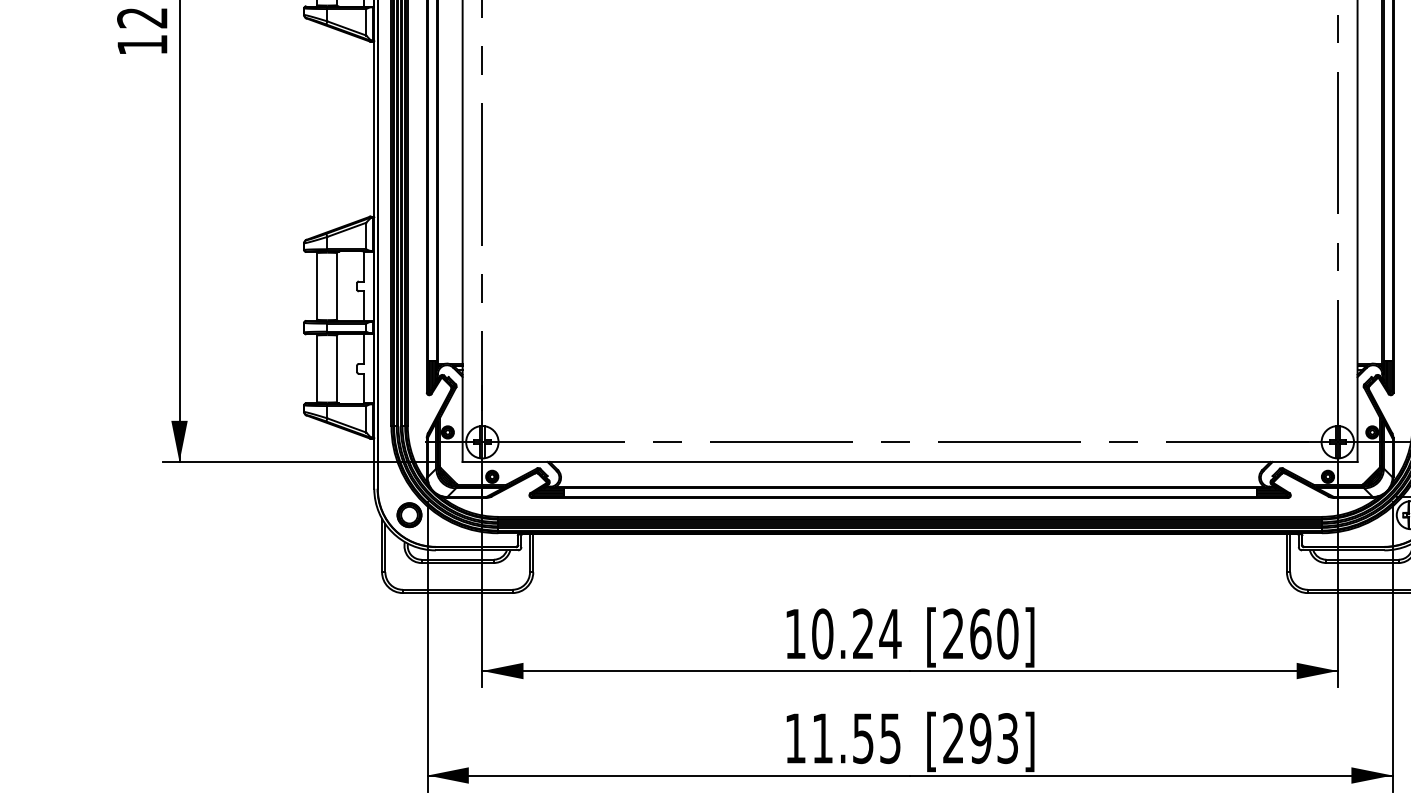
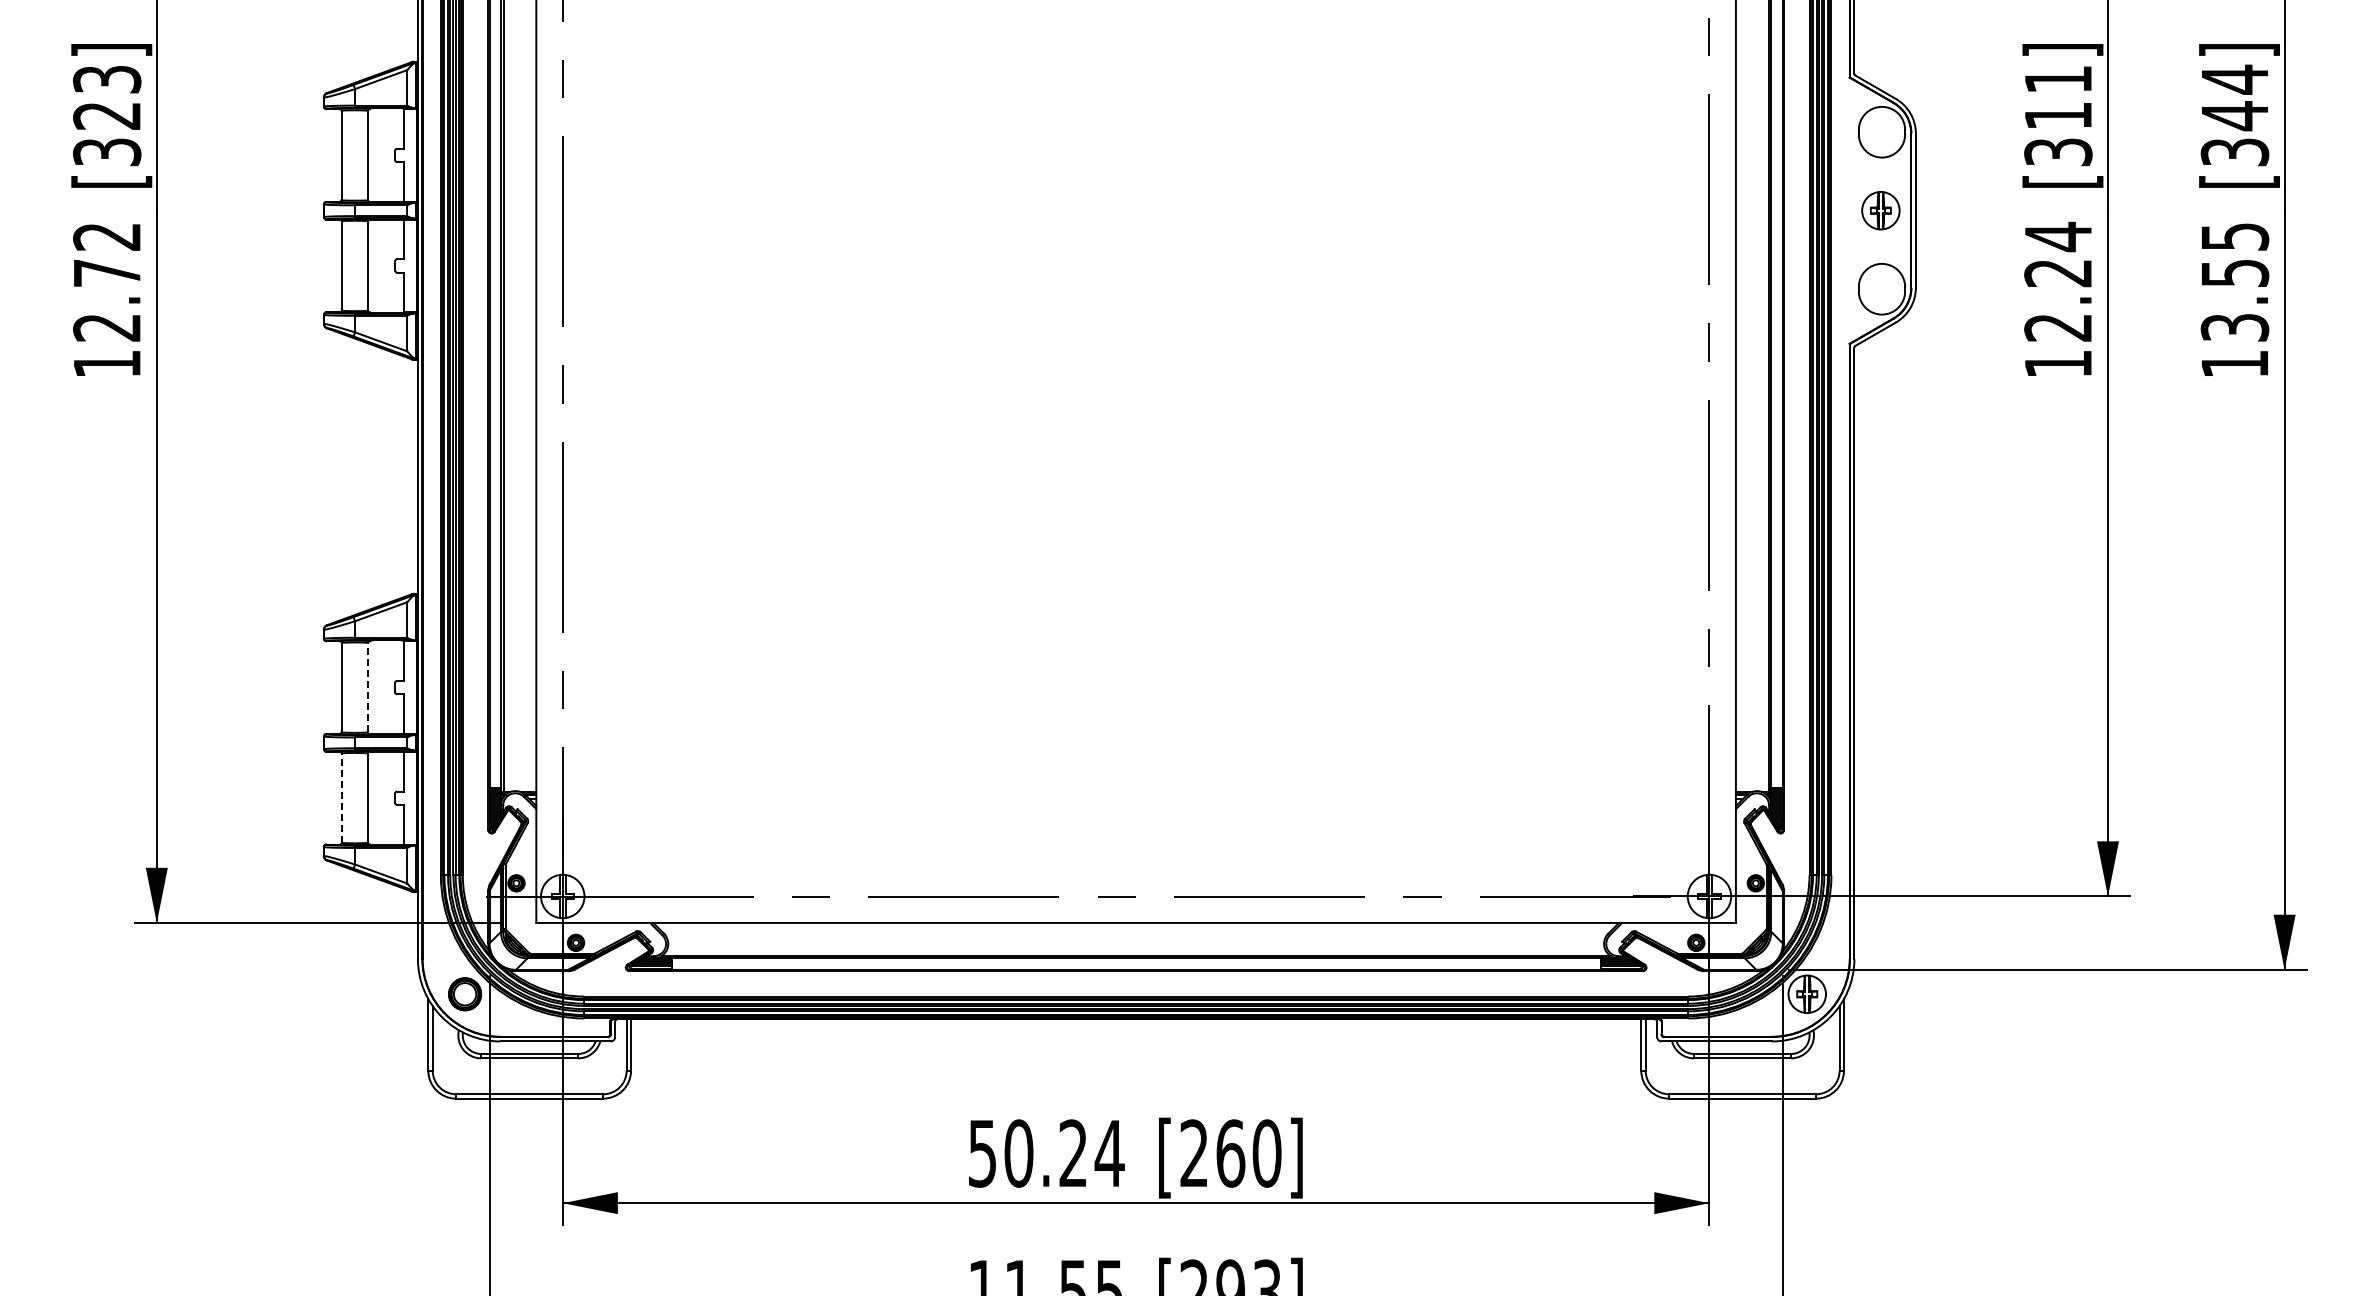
line: (337, 286) -> (368, 687), solid -> dashed
line: (317, 369) -> (341, 798), solid -> dashed
text: (795, 633) -> (982, 1153), 10.24 -> 50.24

